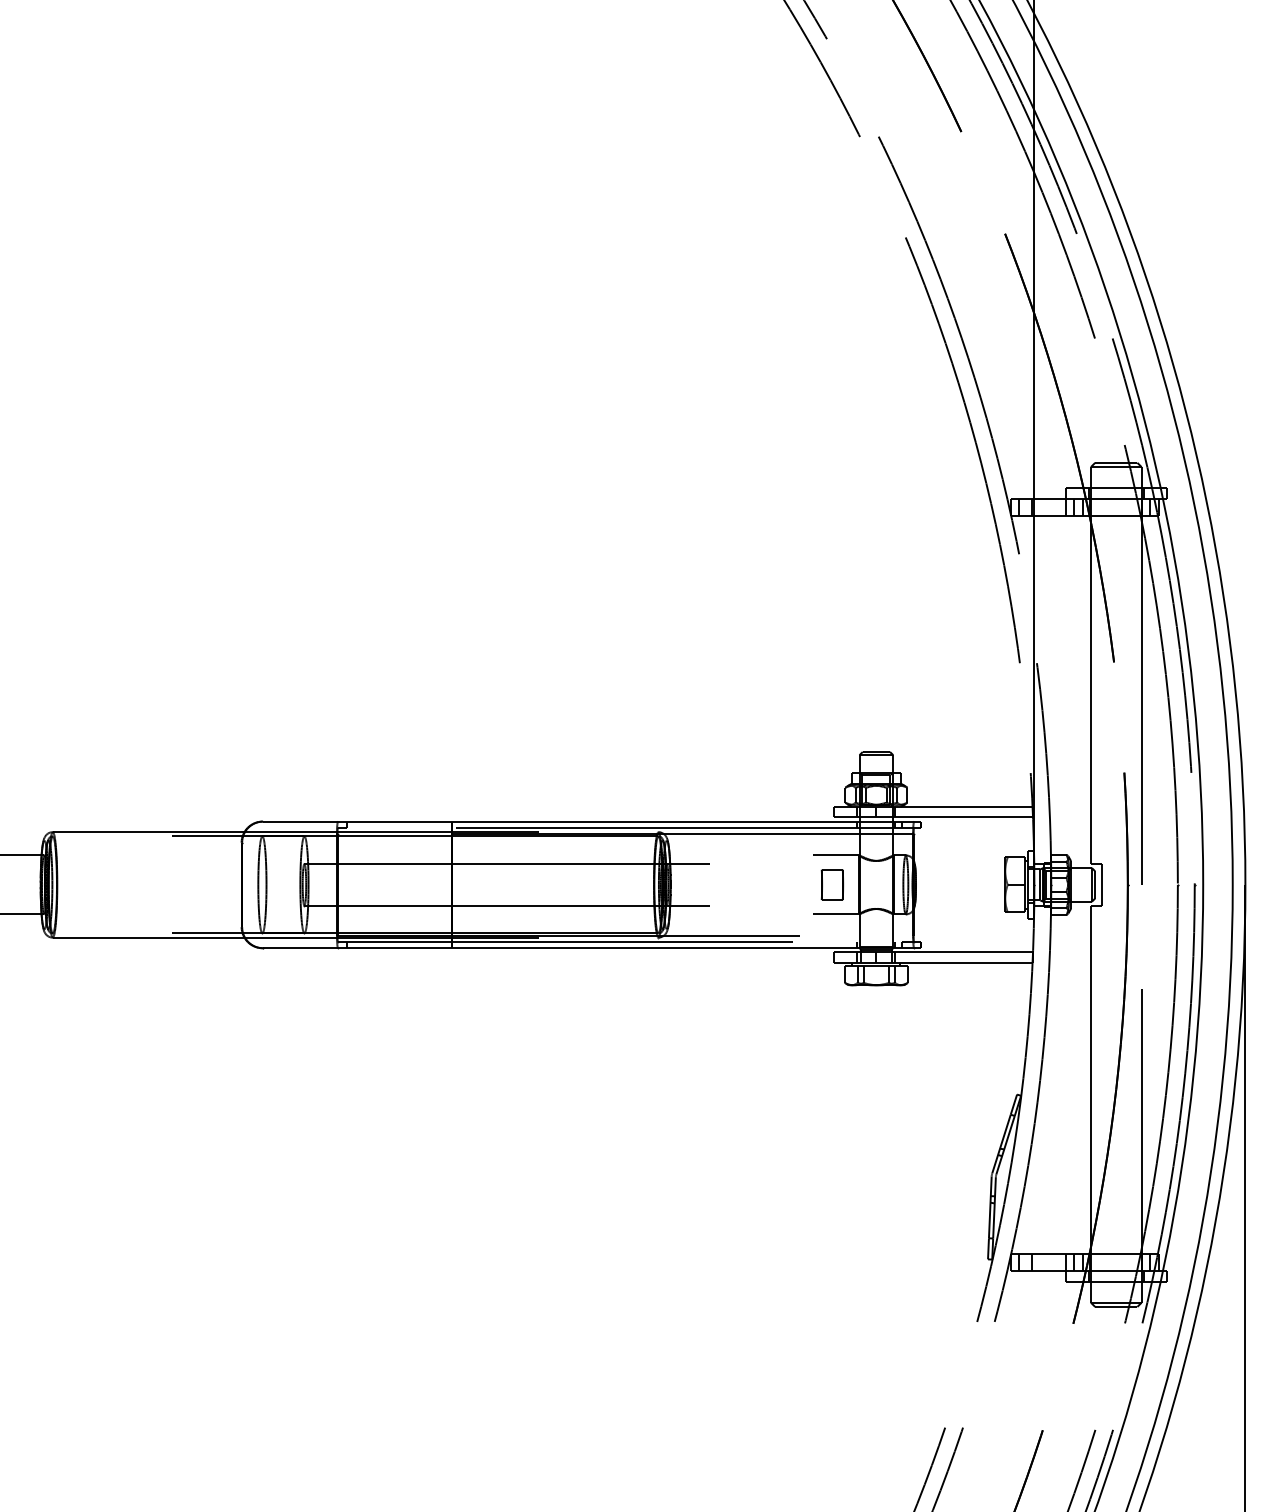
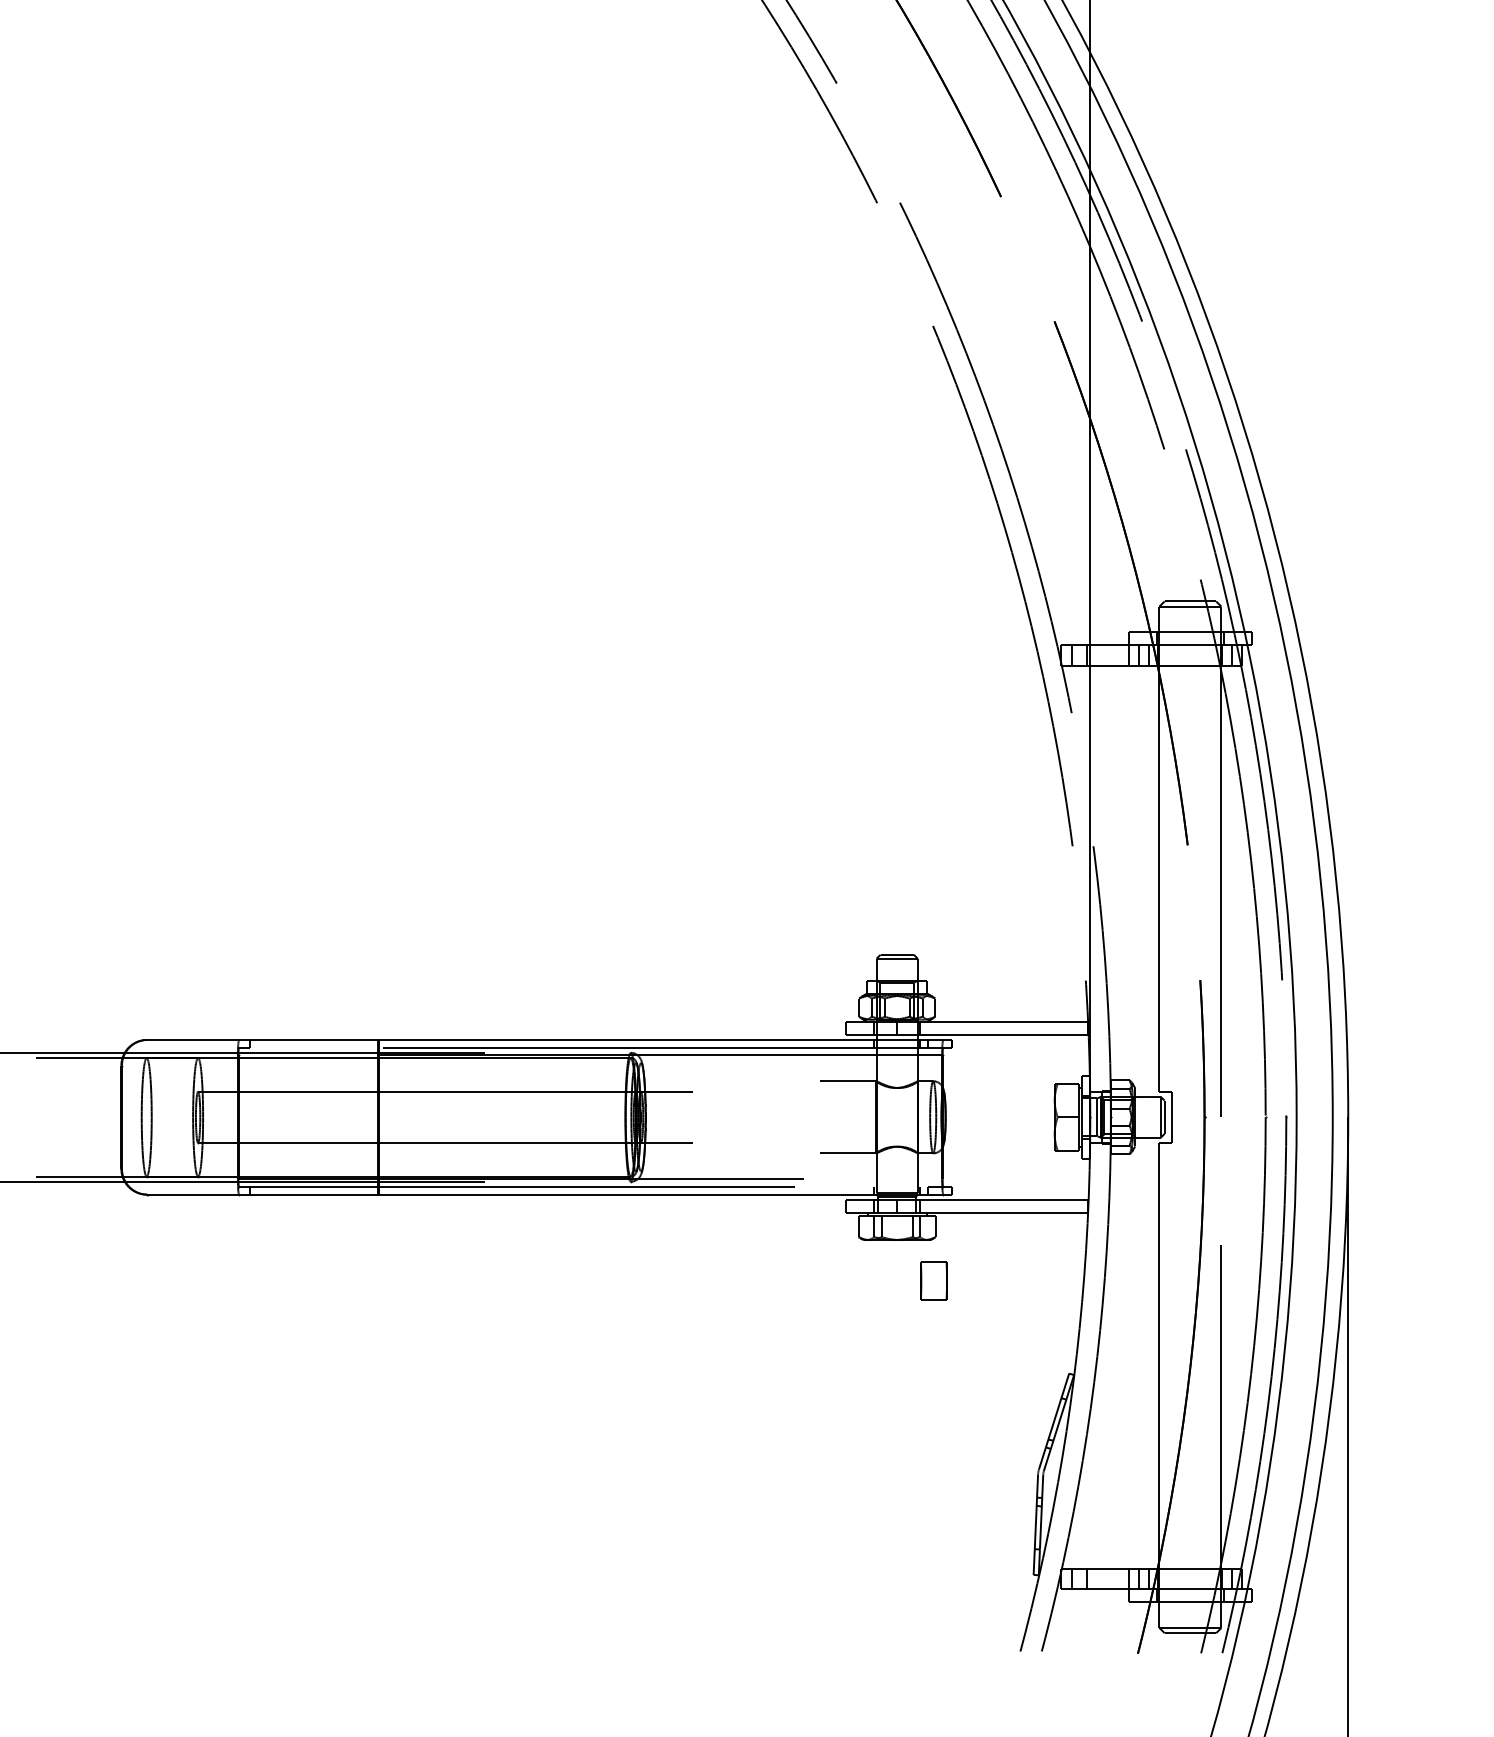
part: (831, 884) -> (932, 1280), moved

